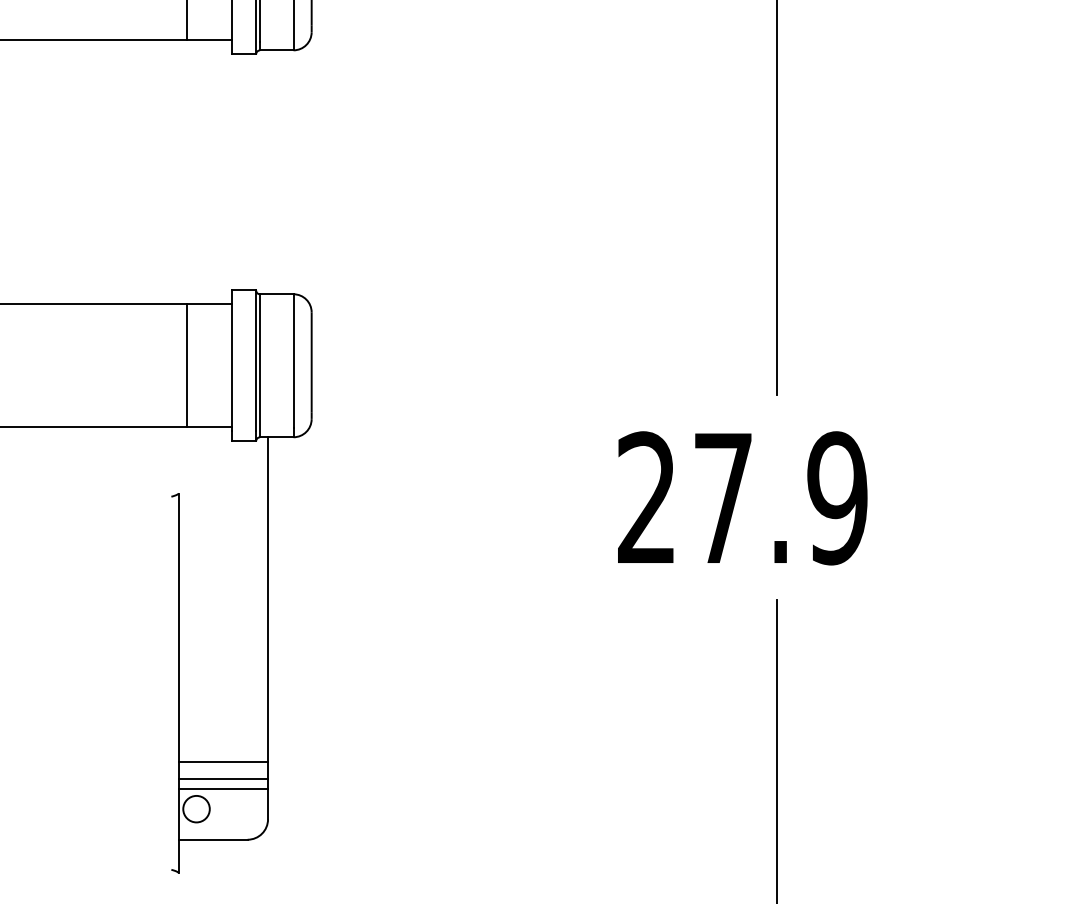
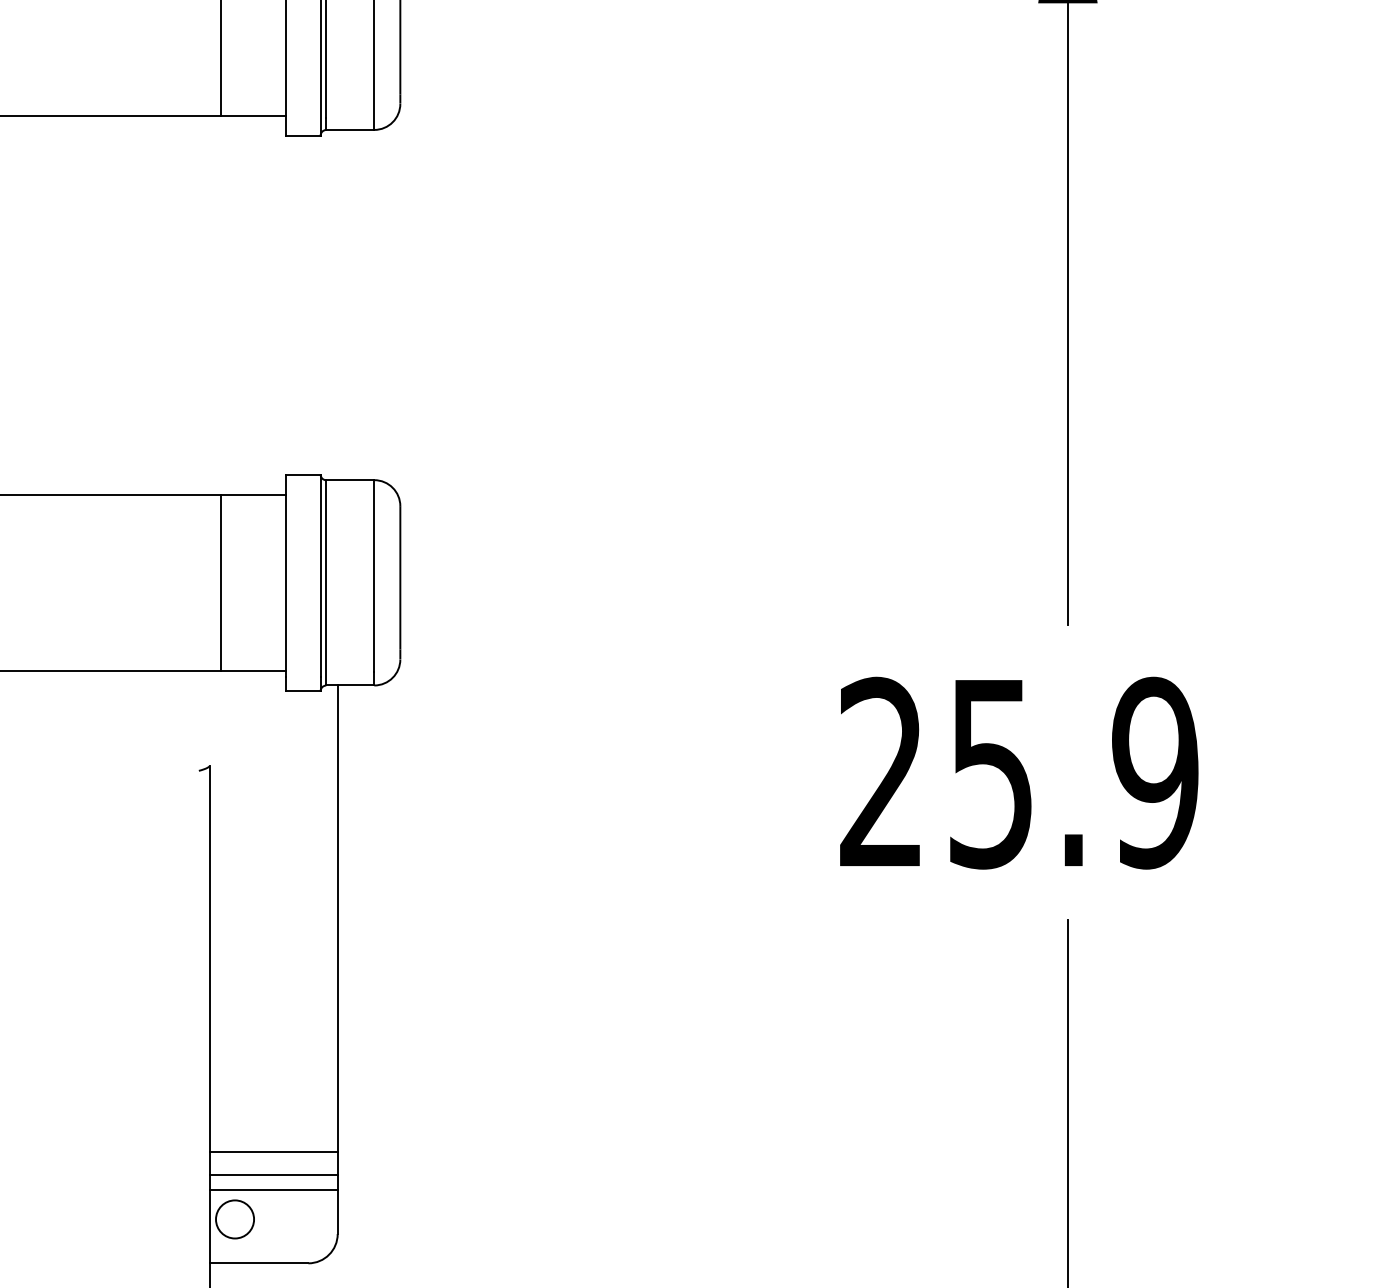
text: (722, 499) -> (990, 774), 27.9 -> 25.9

